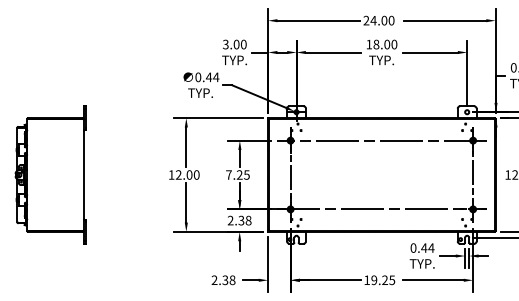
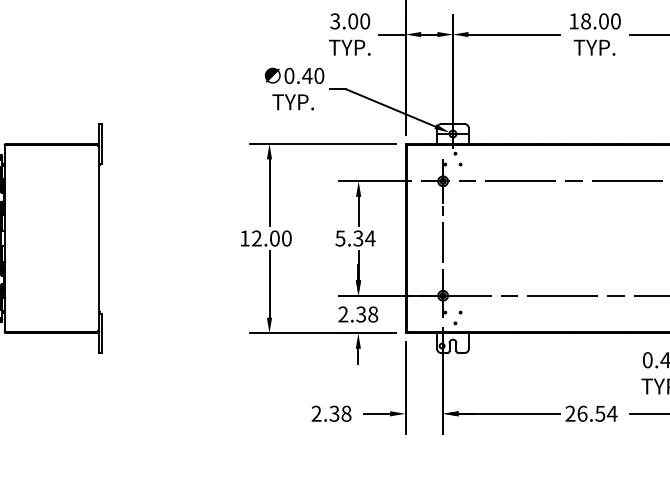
text: (216, 77) -> (319, 76), 0.44 -> 0.40
text: (238, 174) -> (356, 237), 7.25 -> 5.34
text: (379, 280) -> (591, 414), 19.25 -> 26.54

